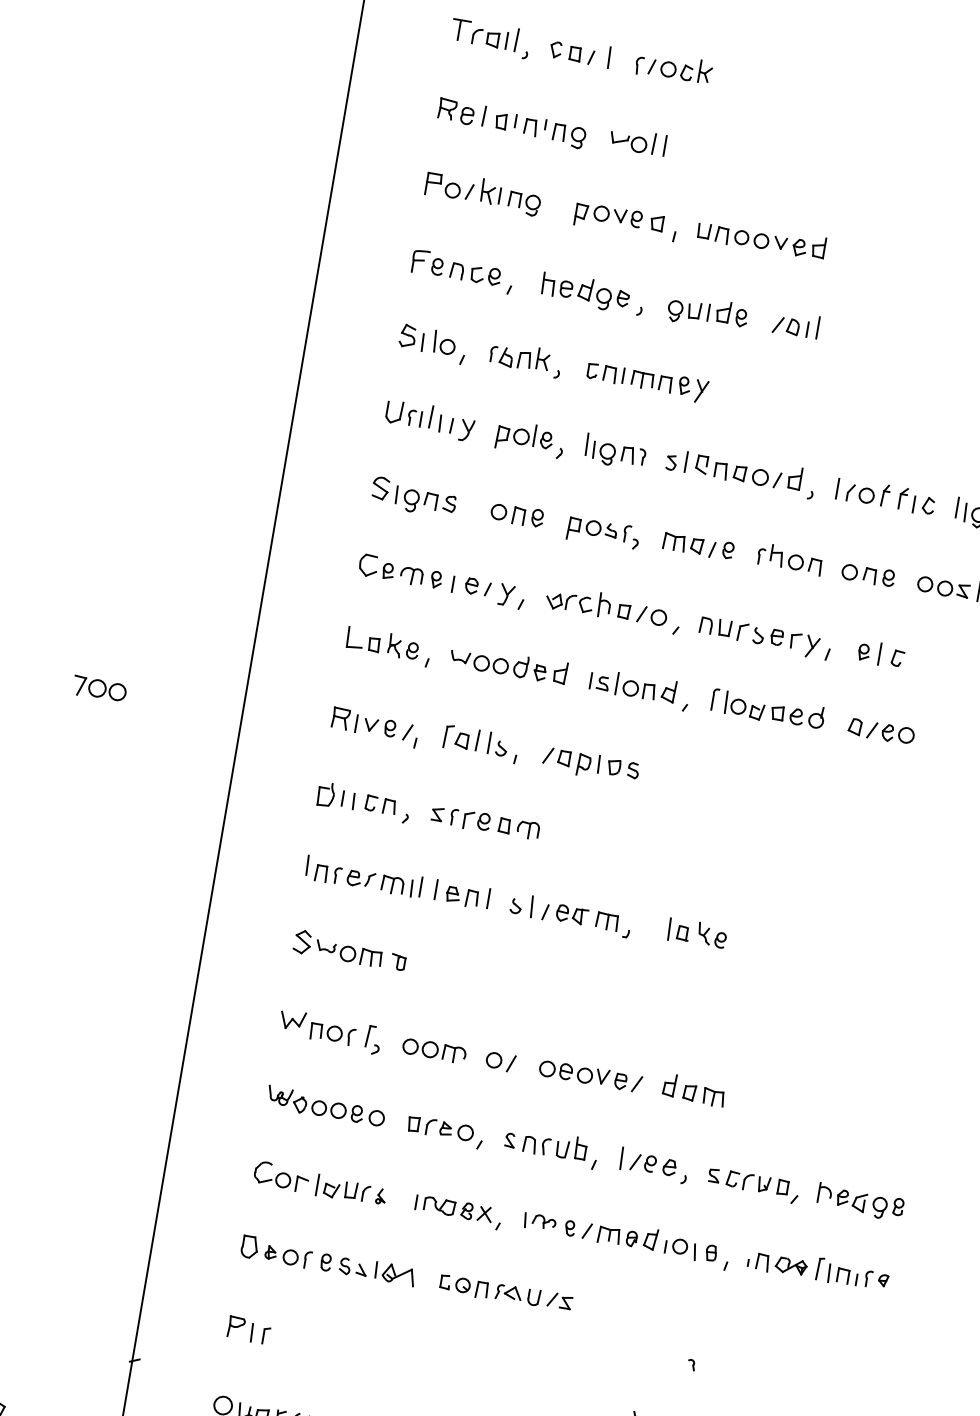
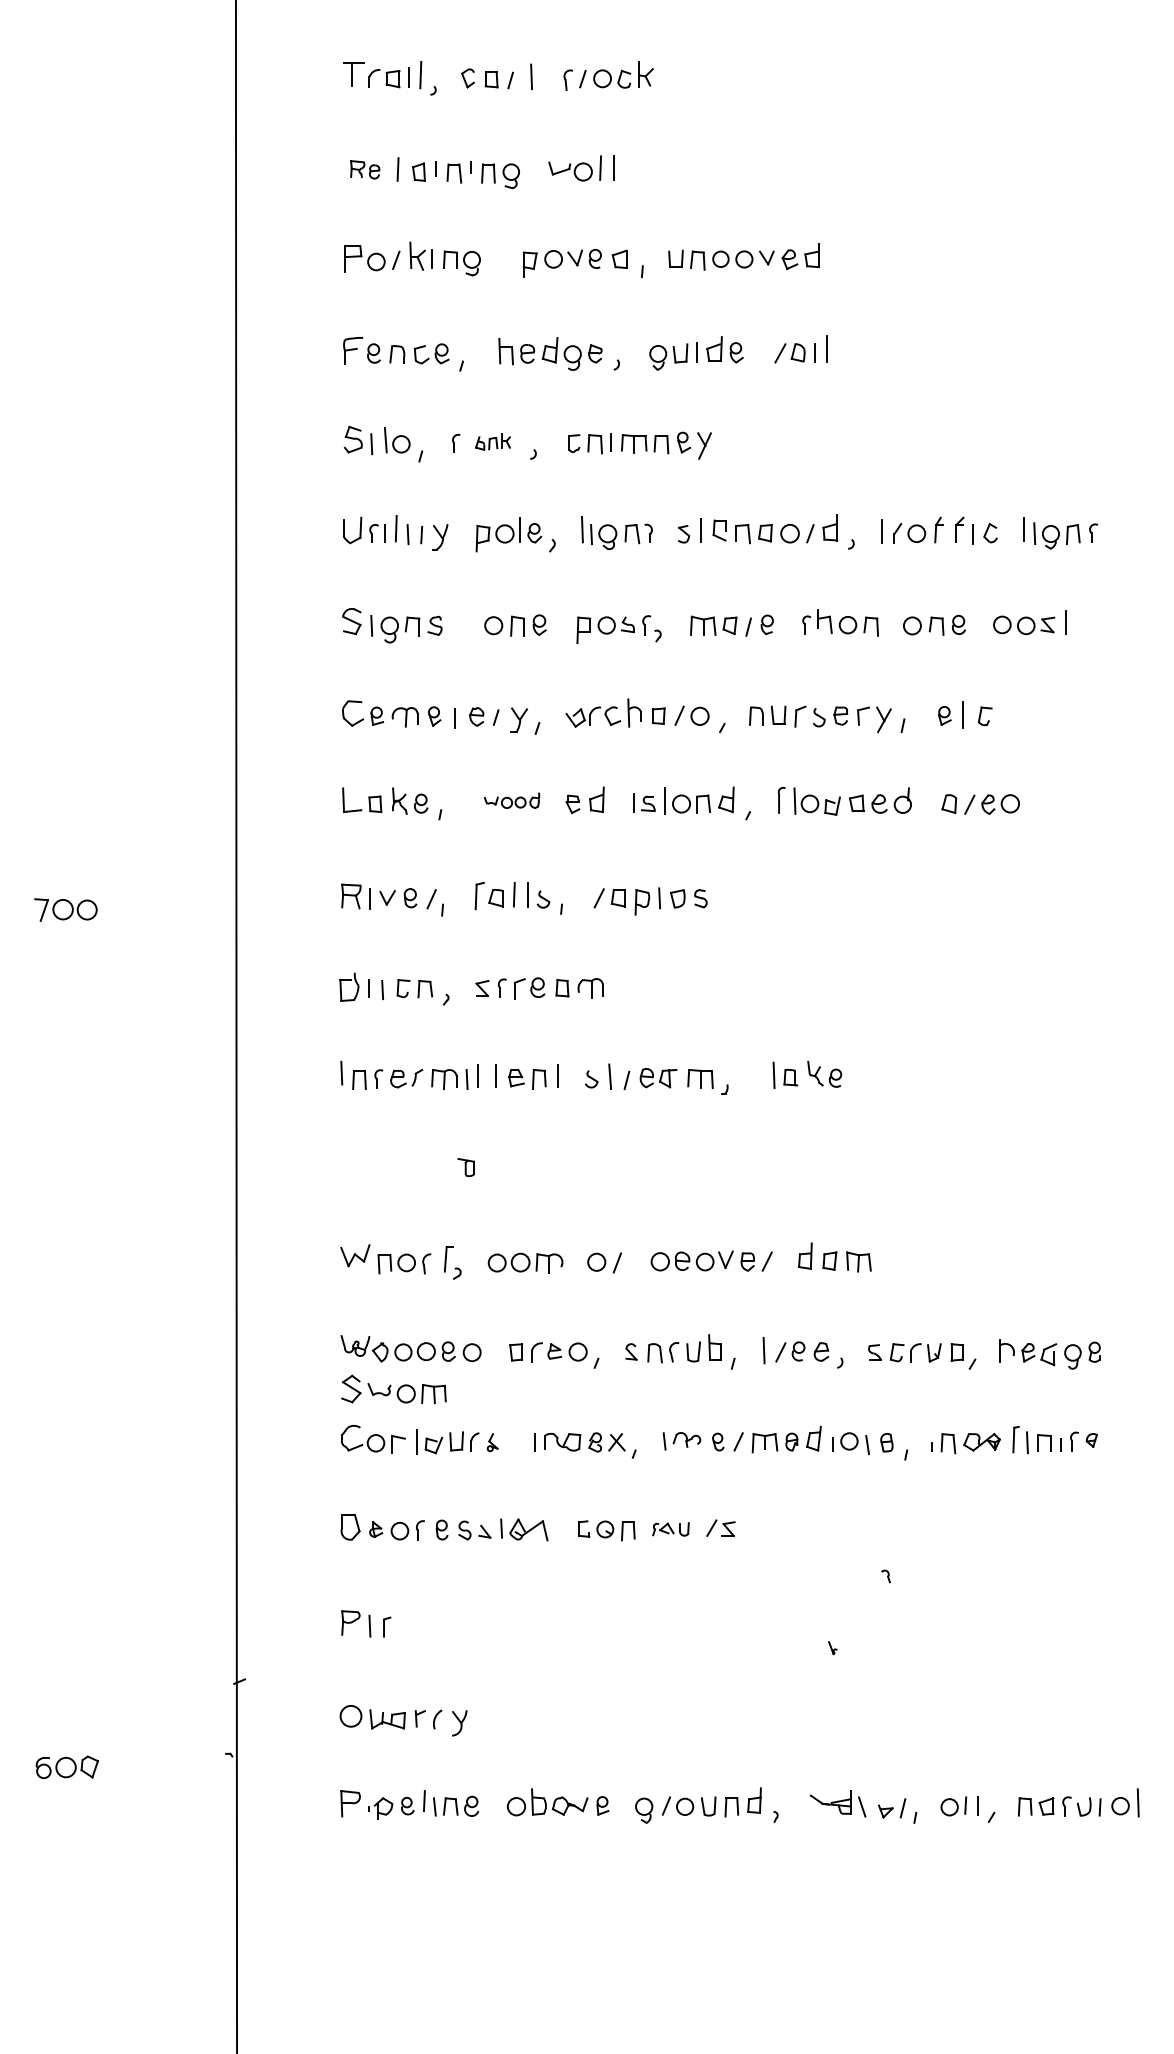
part: (456, 111) -> (365, 169), size x0.7
part: (524, 357) -> (492, 441), size x0.6
part: (488, 661) -> (511, 800), size x0.6
part: (337, 948) -> (393, 1389), moved
part: (517, 1294) -> (670, 1529), size x0.7

